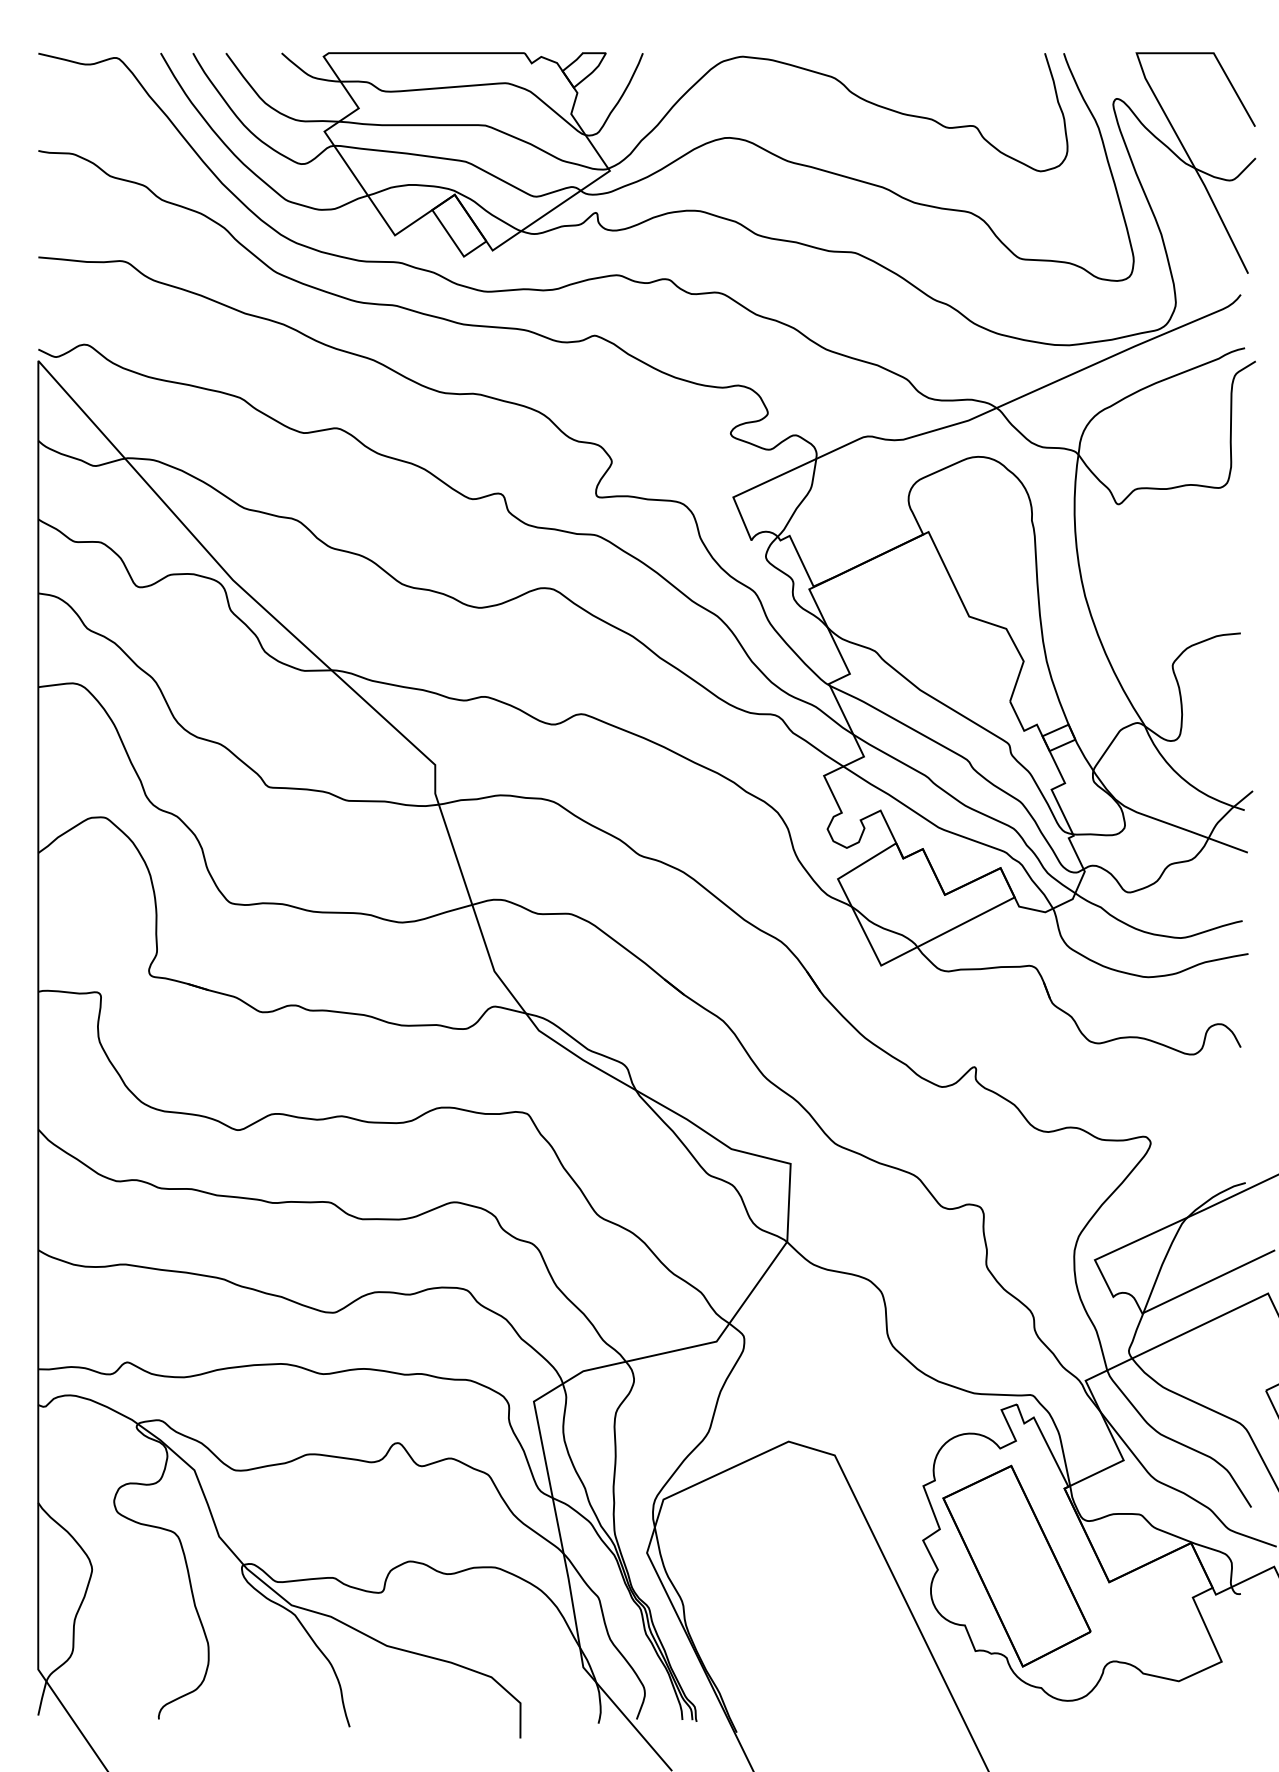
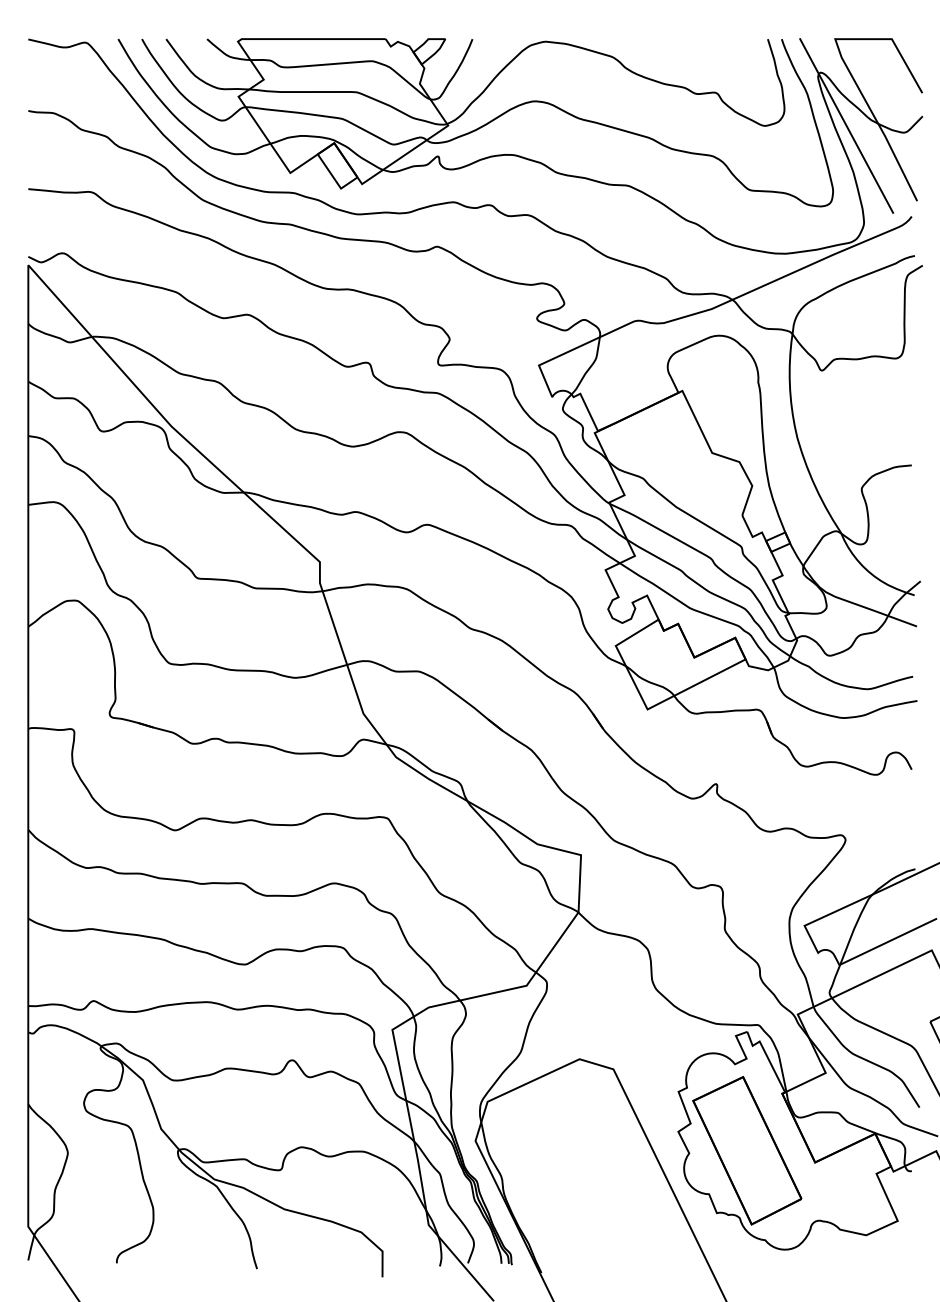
line: (1151, 171) -> (846, 126), added

